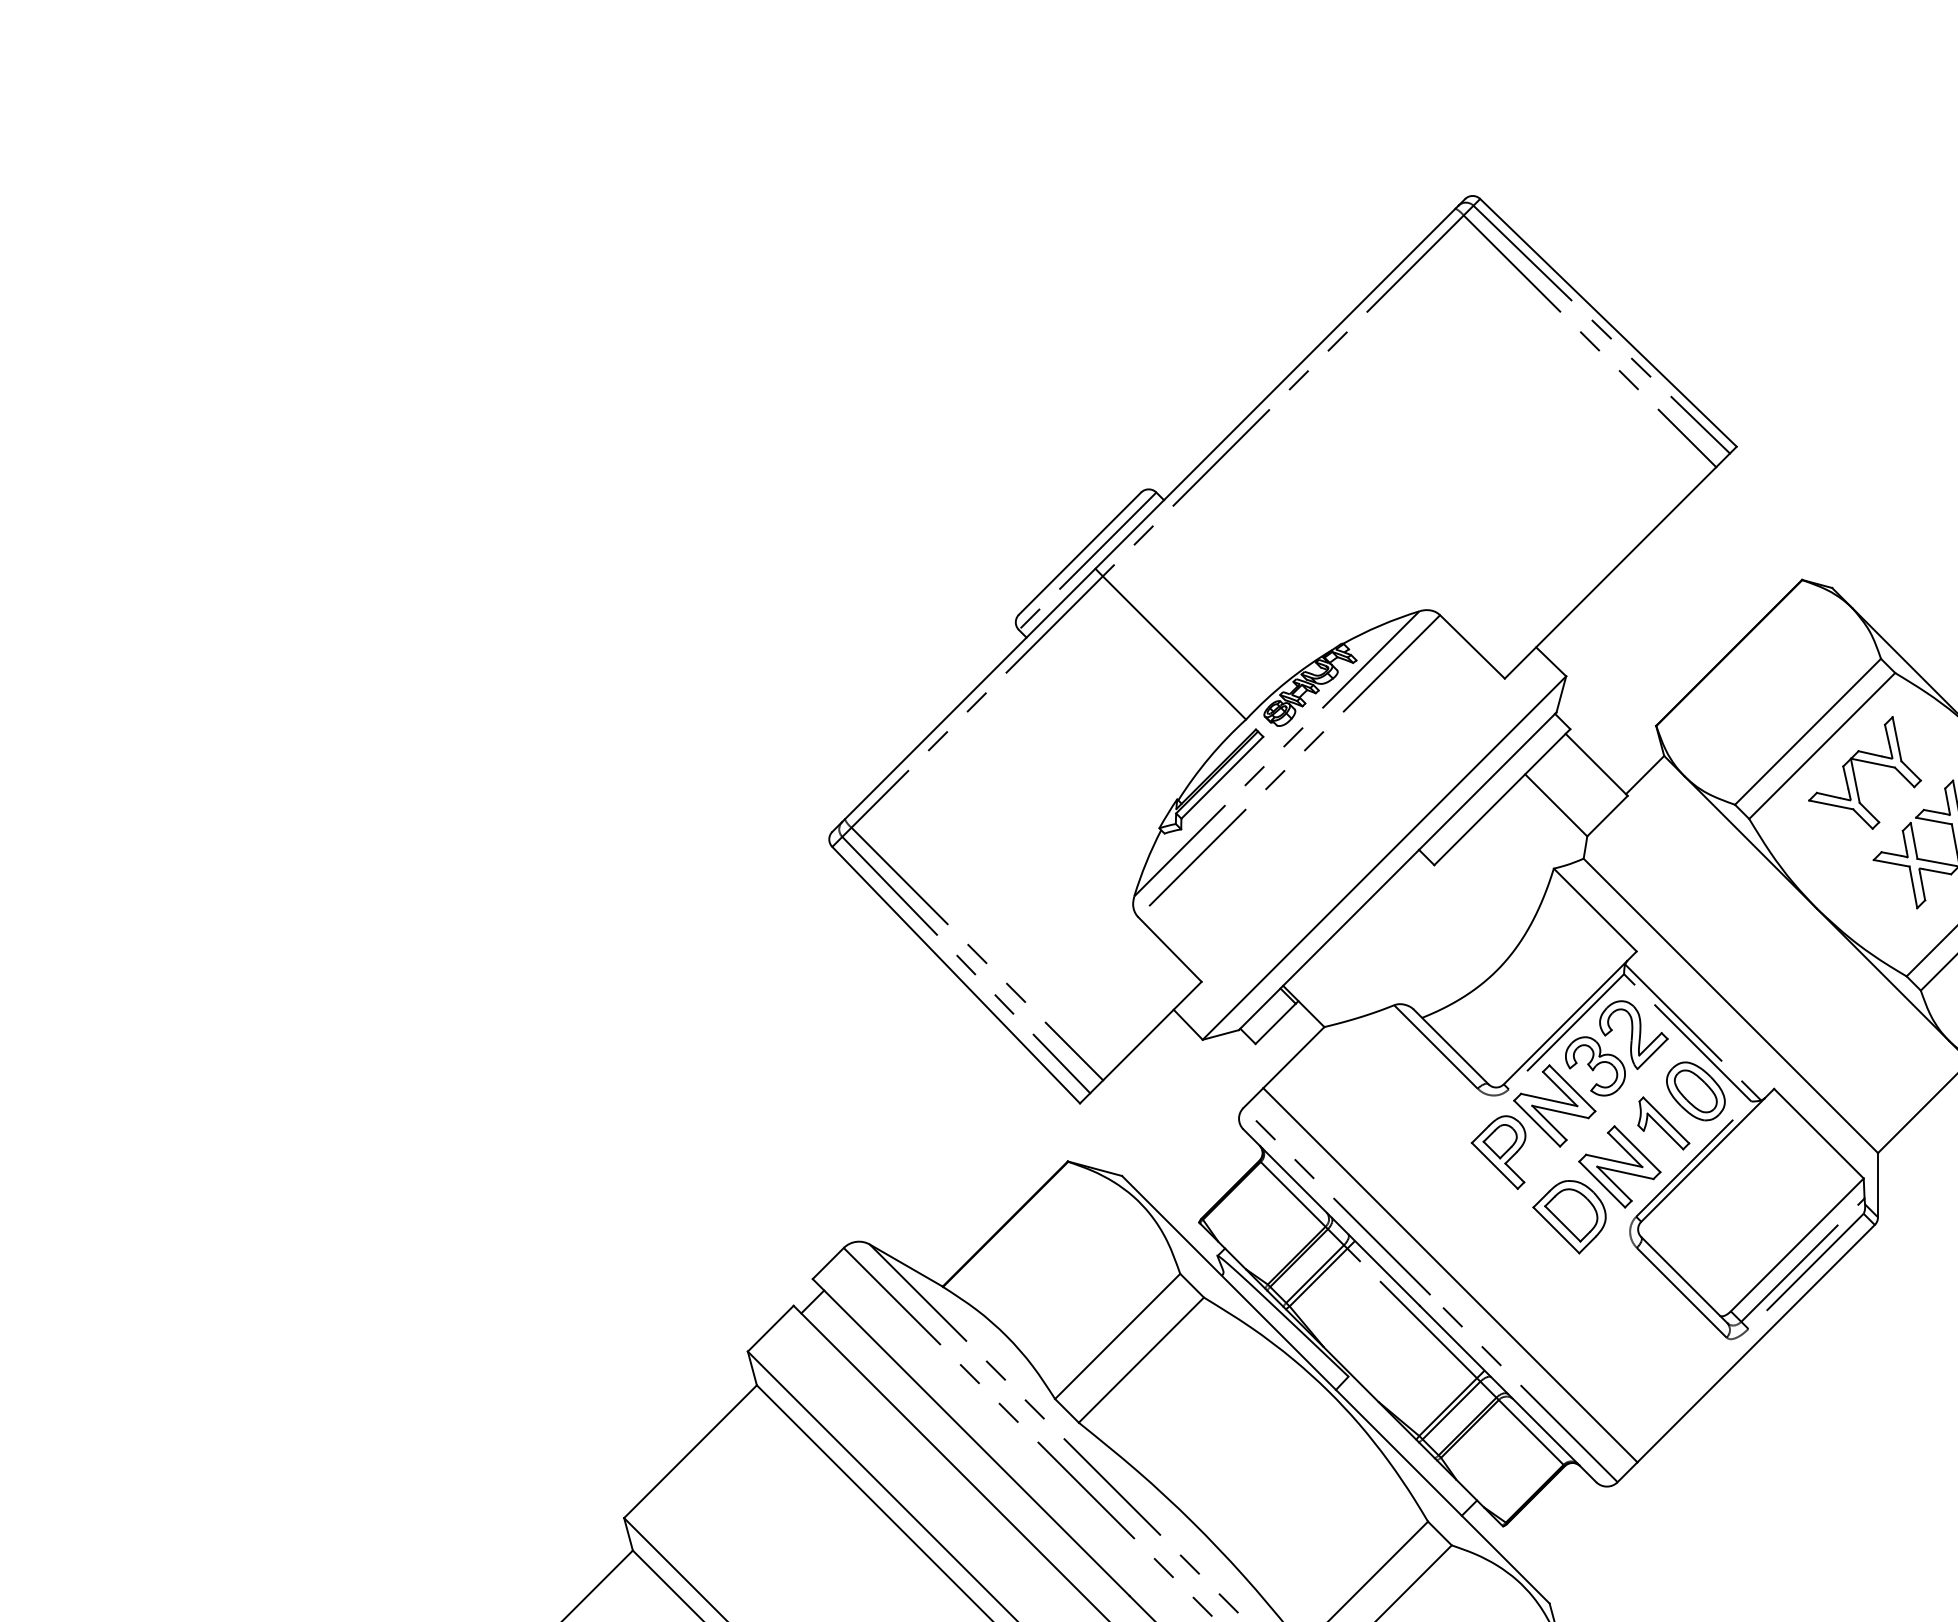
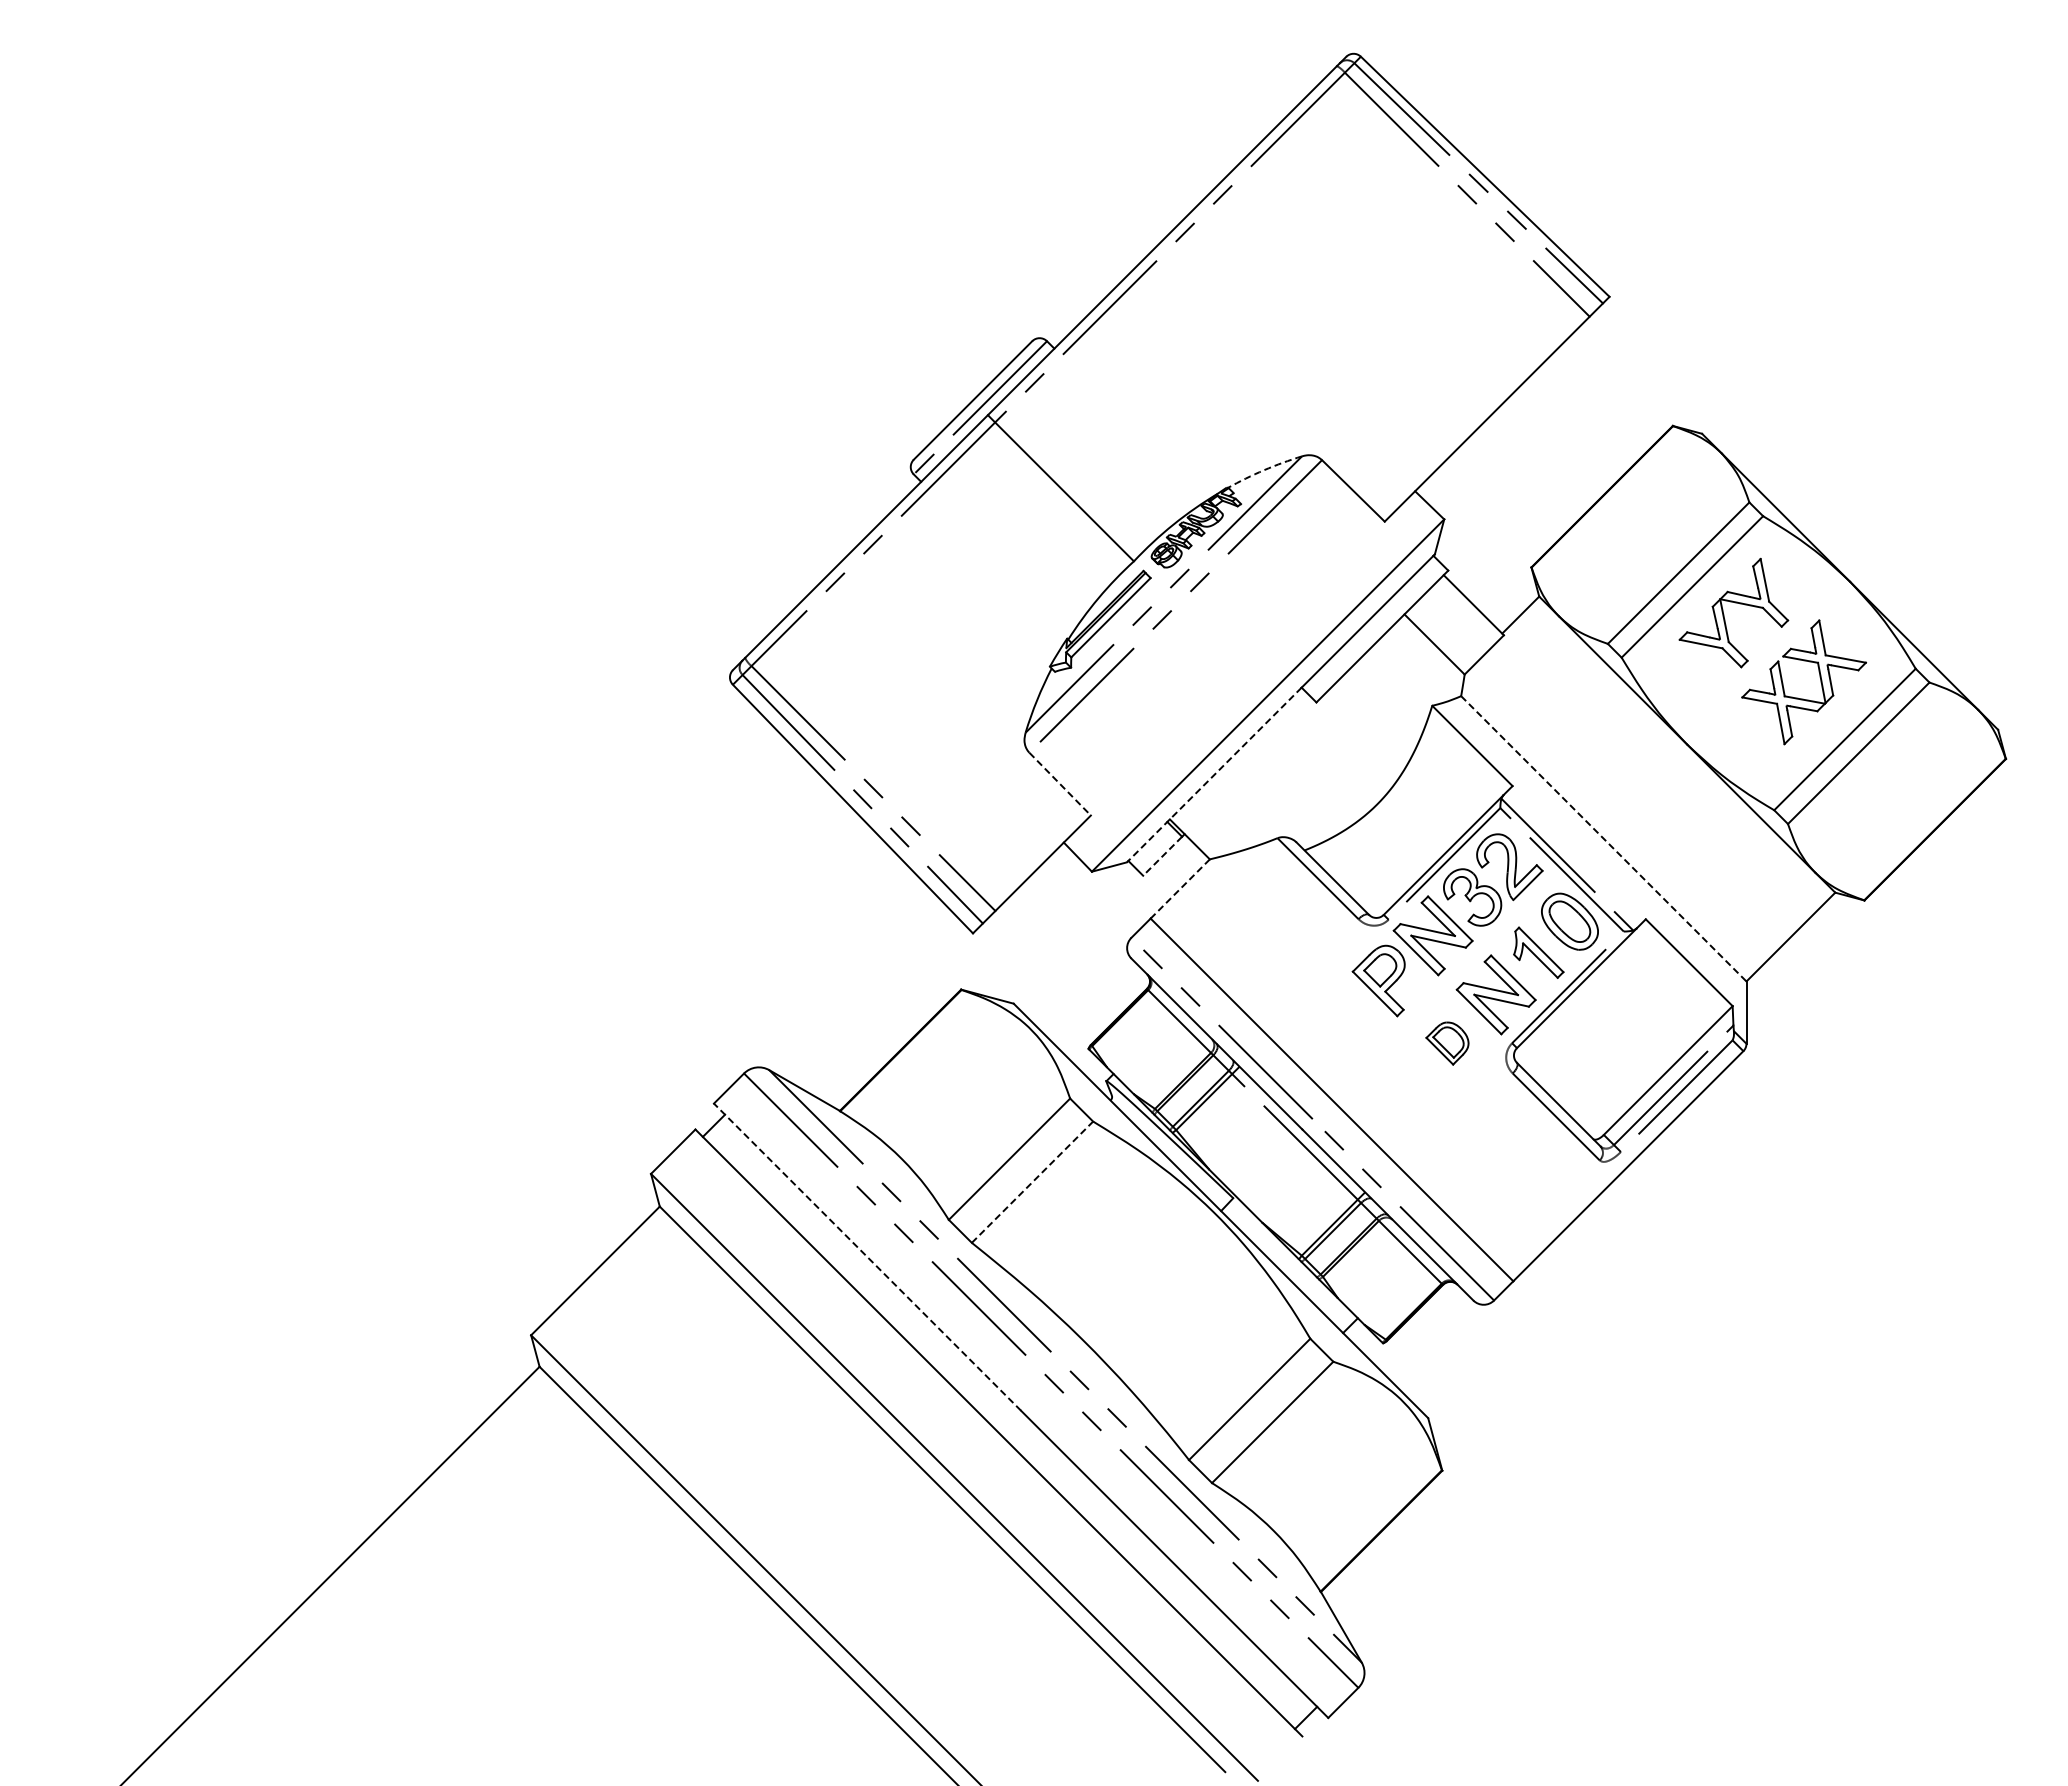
arc: (1380, 625) -> (1264, 470), solid -> dashed
line: (1329, 940) -> (1214, 775), solid -> dashed
line: (1170, 949) -> (1060, 784), solid -> dashed
line: (1730, 1005) -> (1603, 838), solid -> dashed
line: (1275, 1024) -> (1162, 856), solid -> dashed
line: (1294, 1057) -> (1180, 888), solid -> dashed
part: (1569, 1217) -> (1447, 1043), size x0.6
line: (1141, 1360) -> (1032, 1182), solid -> dashed
line: (971, 1436) -> (867, 1256), solid -> dashed

